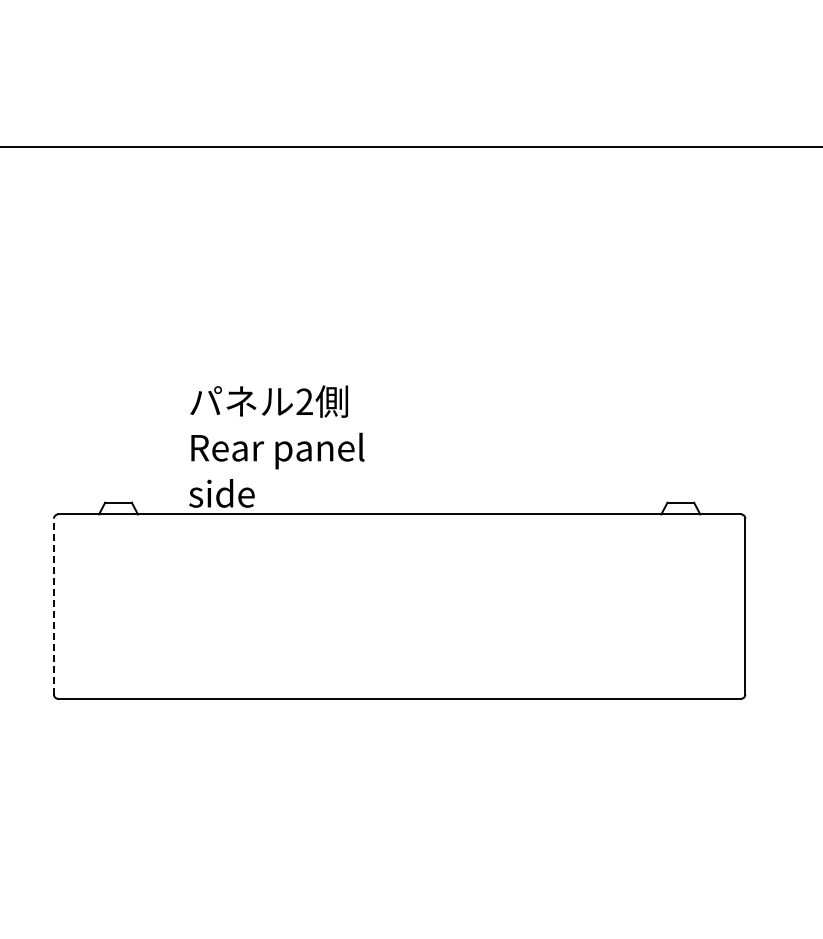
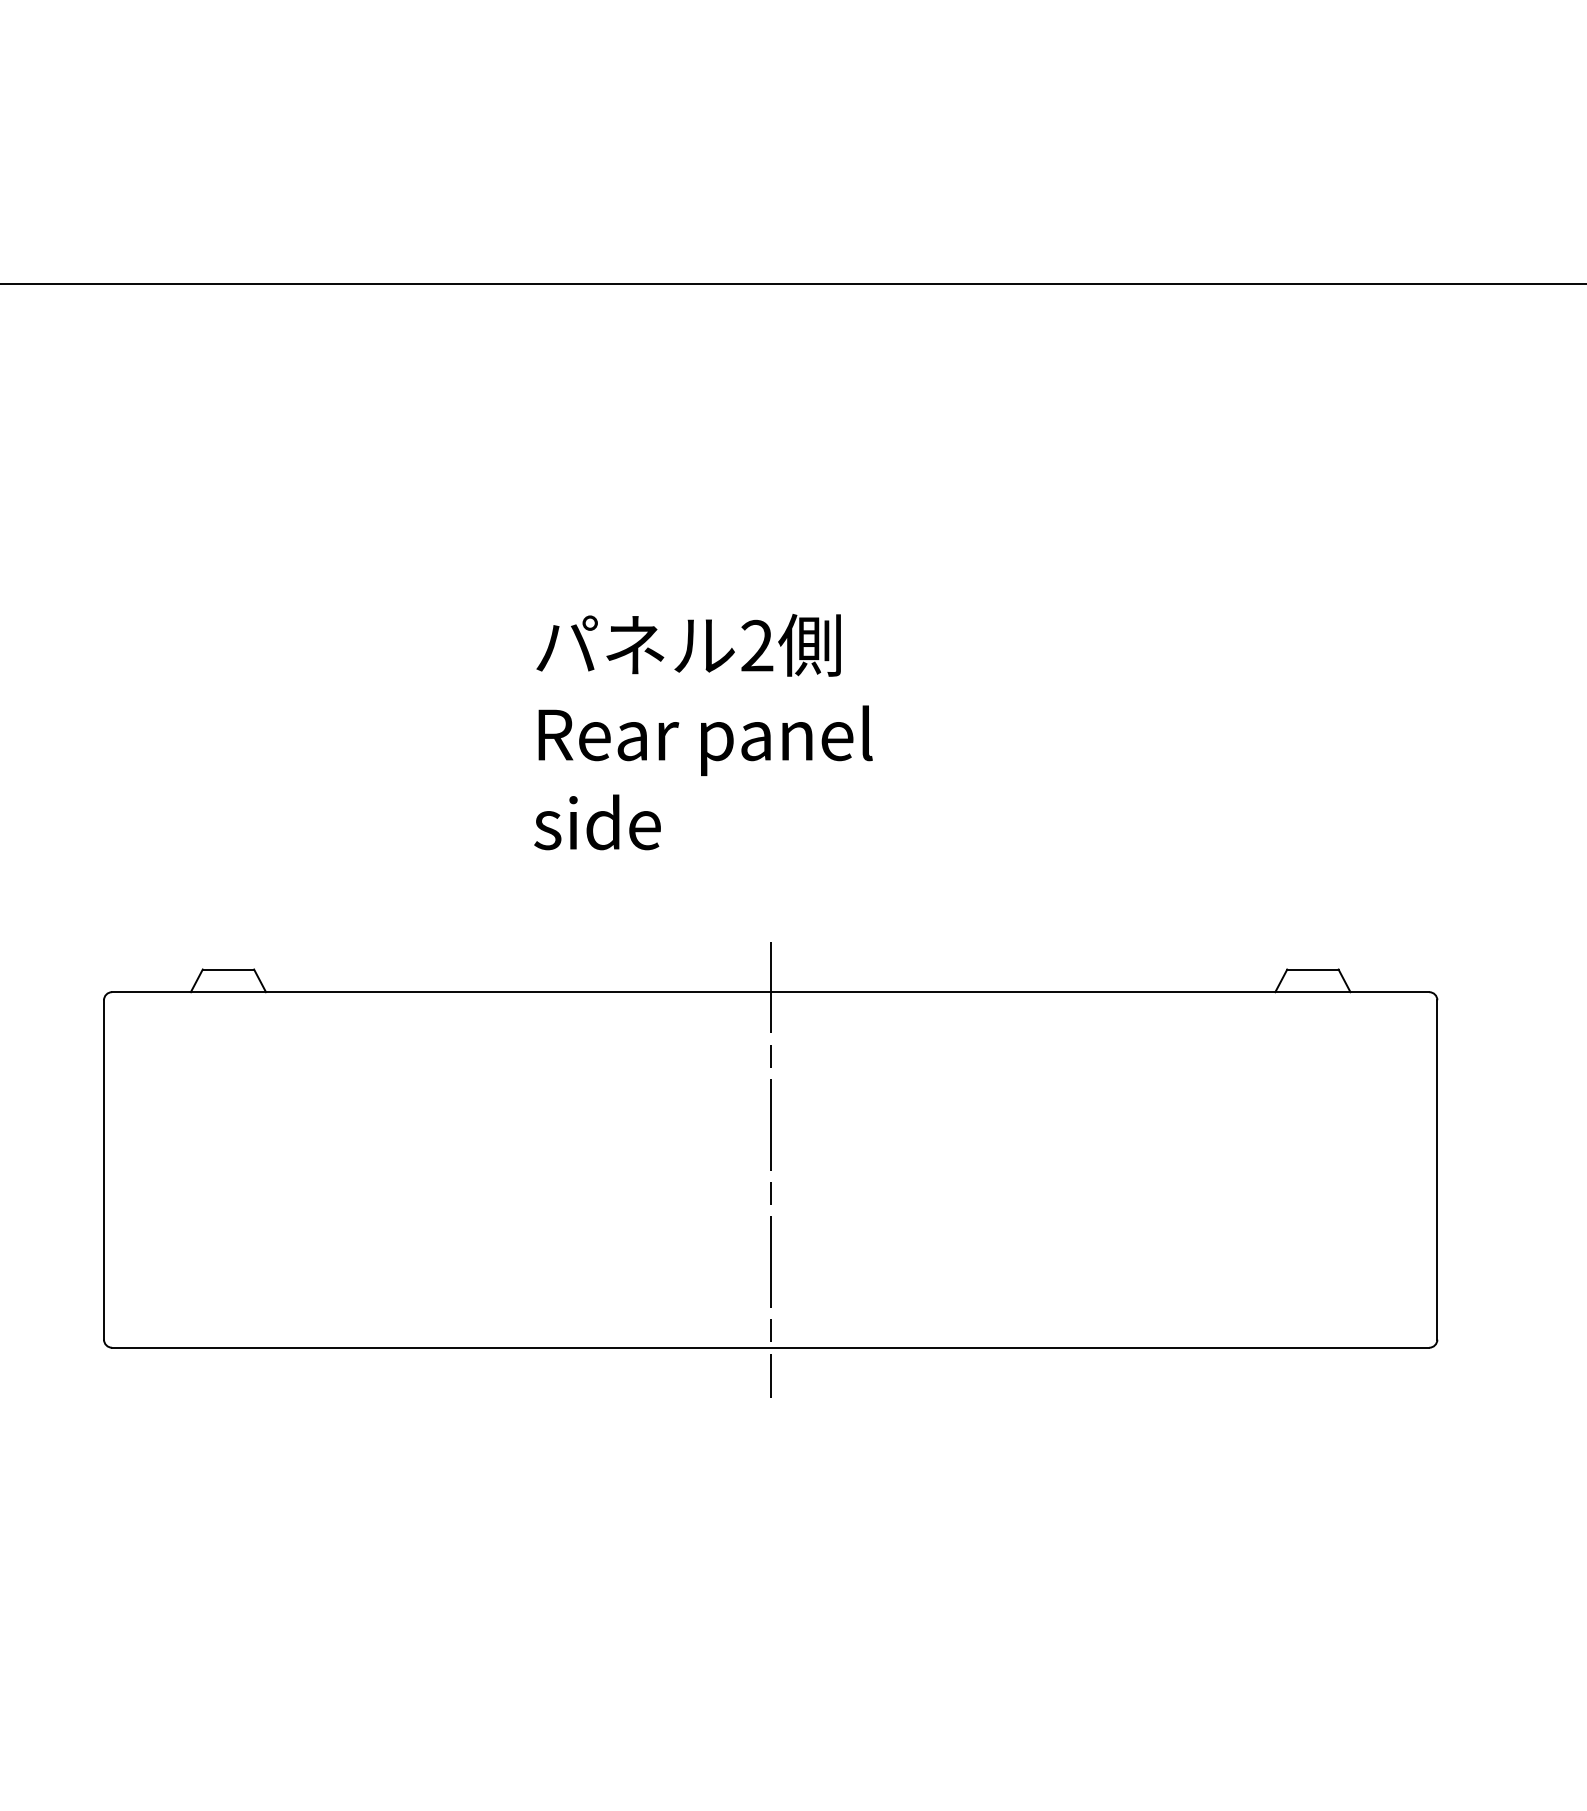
text: (276, 446) -> (702, 731), moved
line: (53, 606) -> (103, 1169), dashed -> solid
line: (399, 606) -> (770, 1169), added

